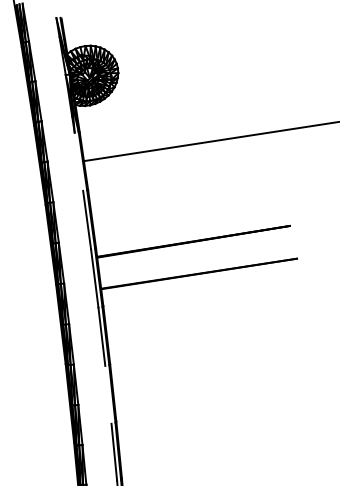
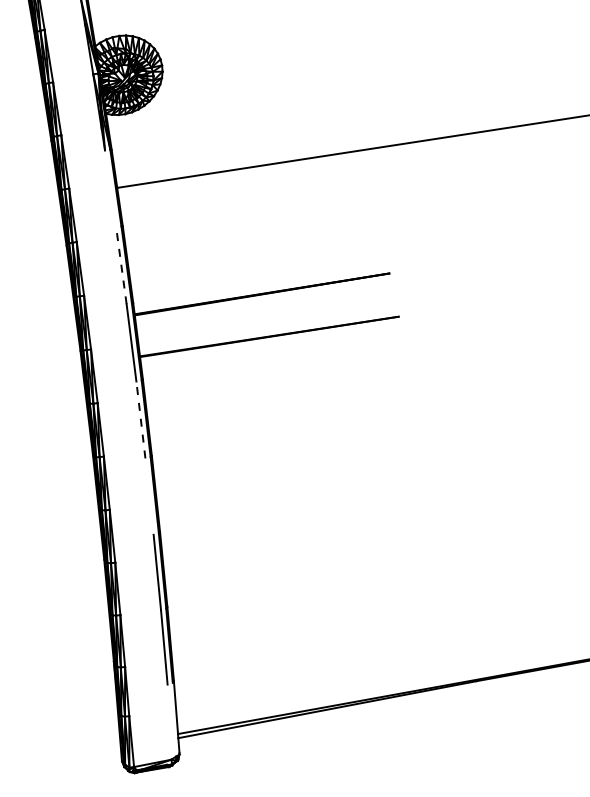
line: (87, 219) -> (121, 265), solid -> dashed
line: (101, 336) -> (140, 419), solid -> dashed

